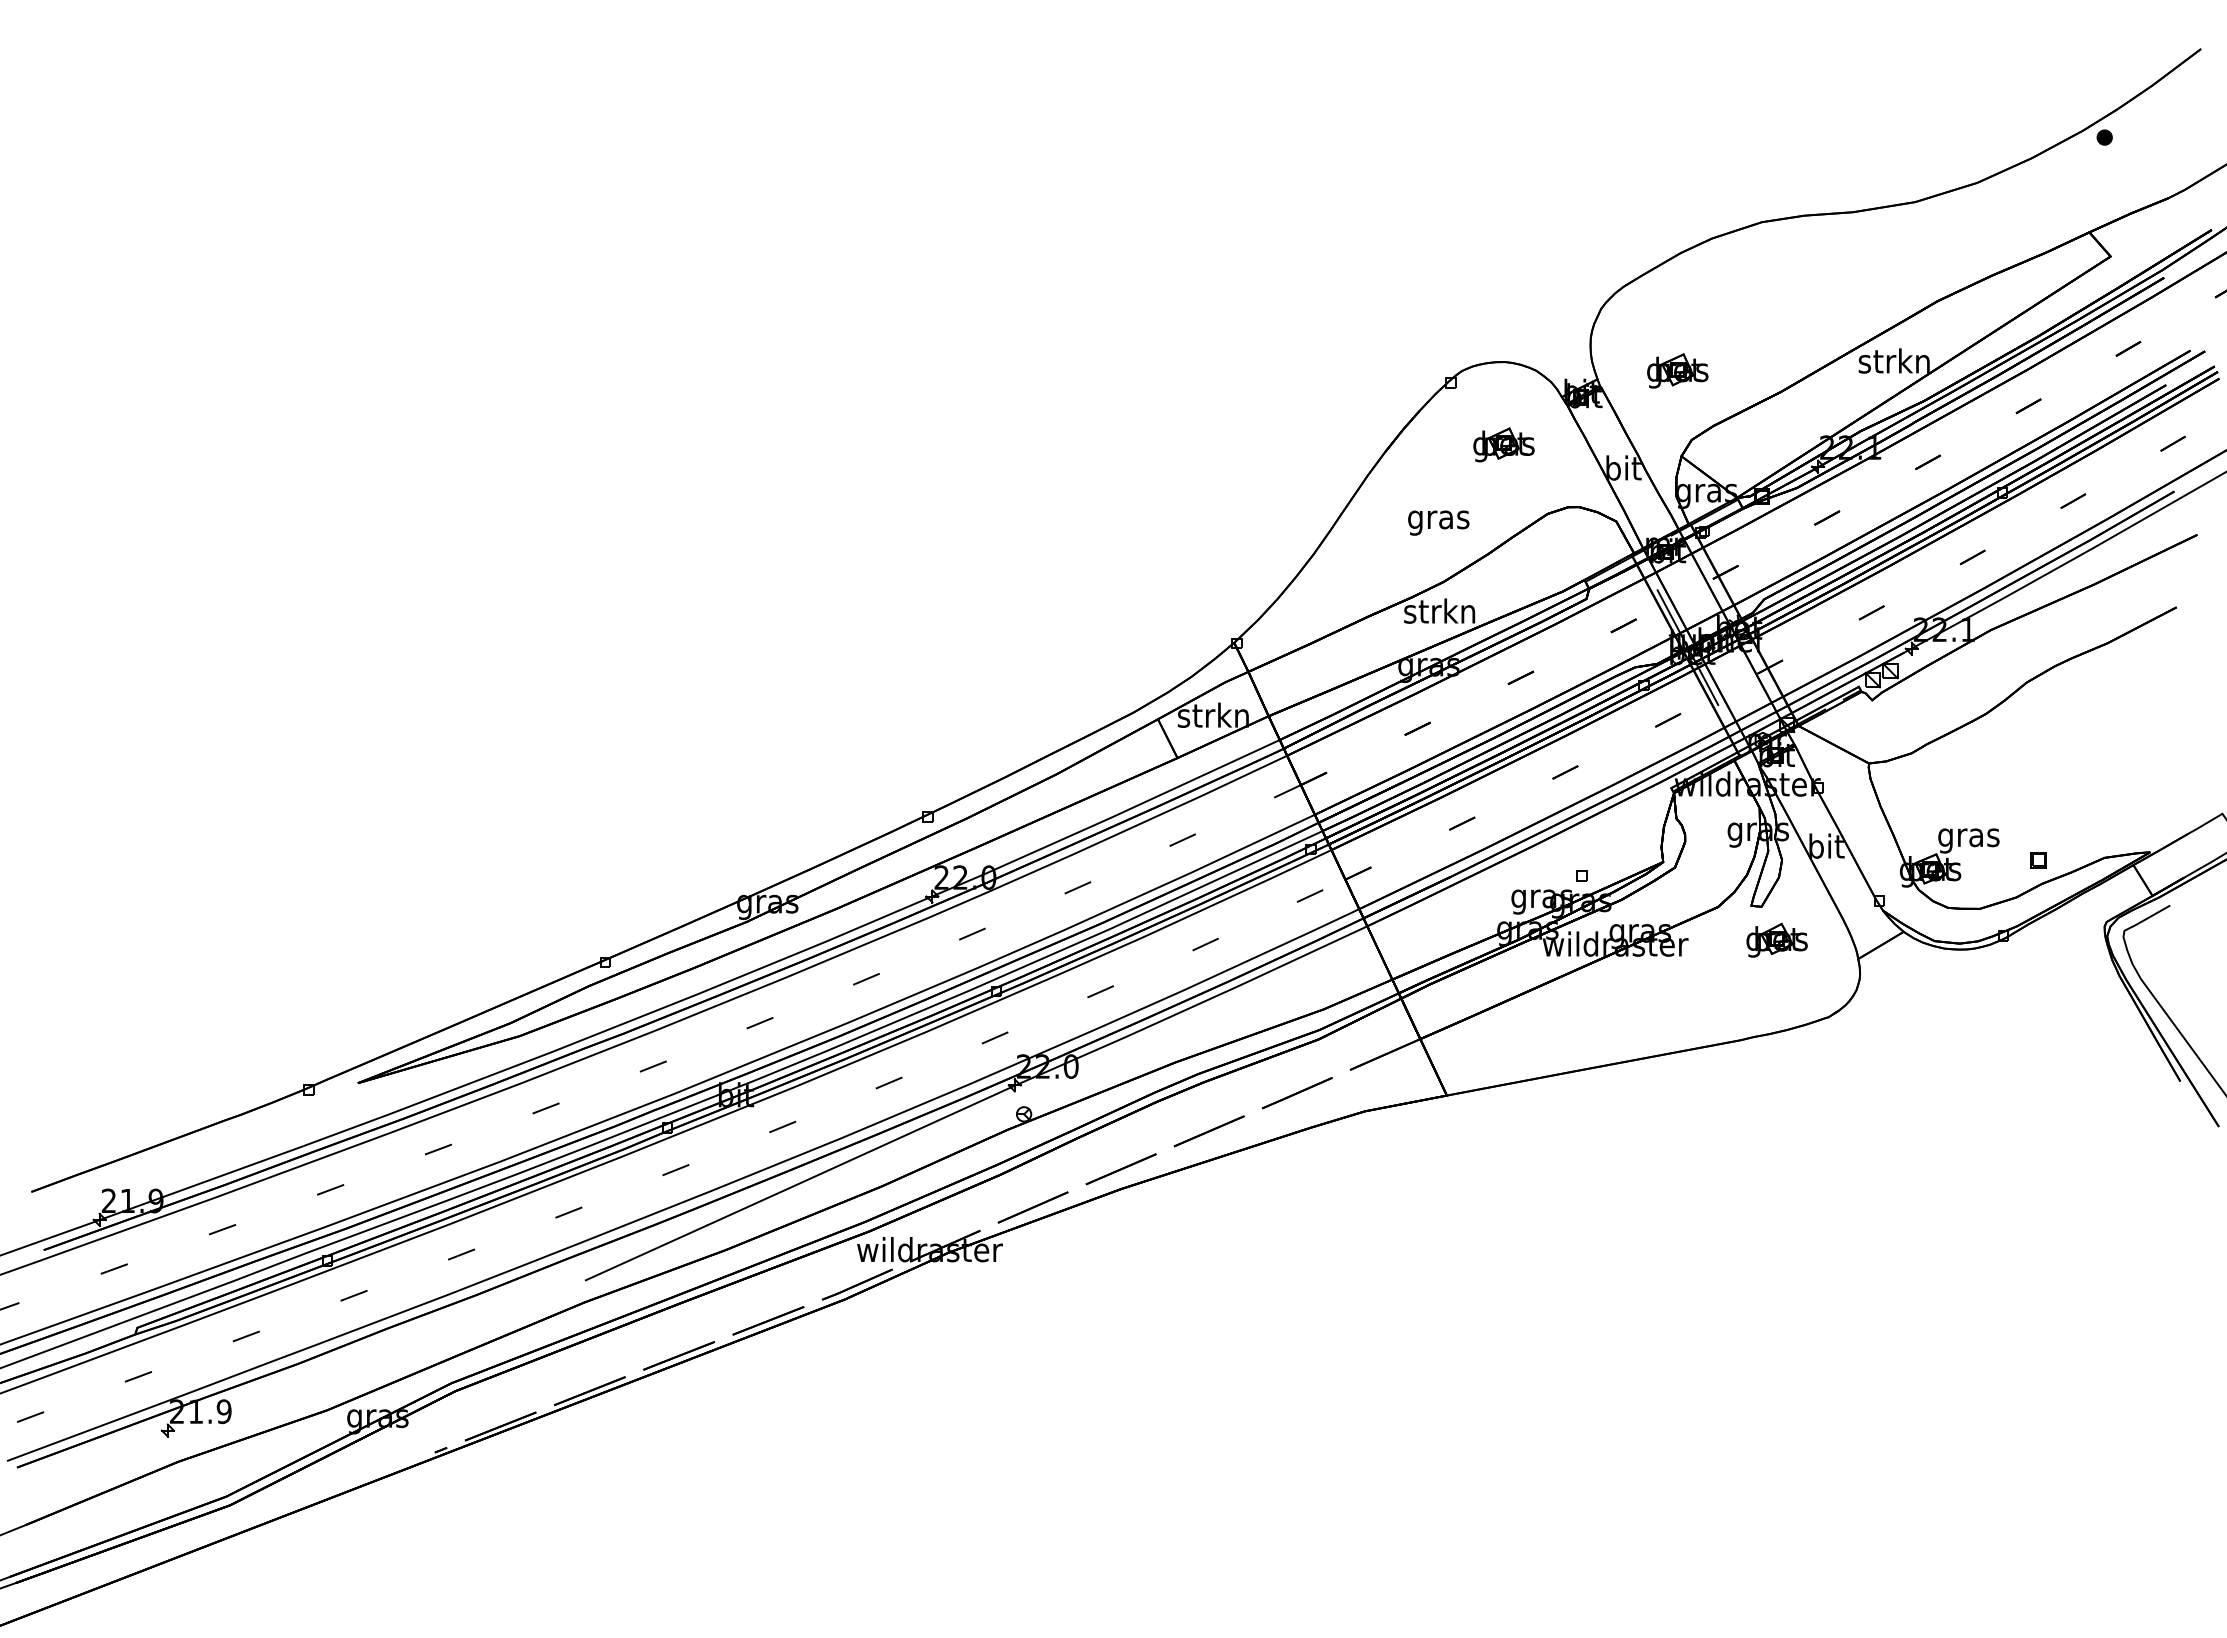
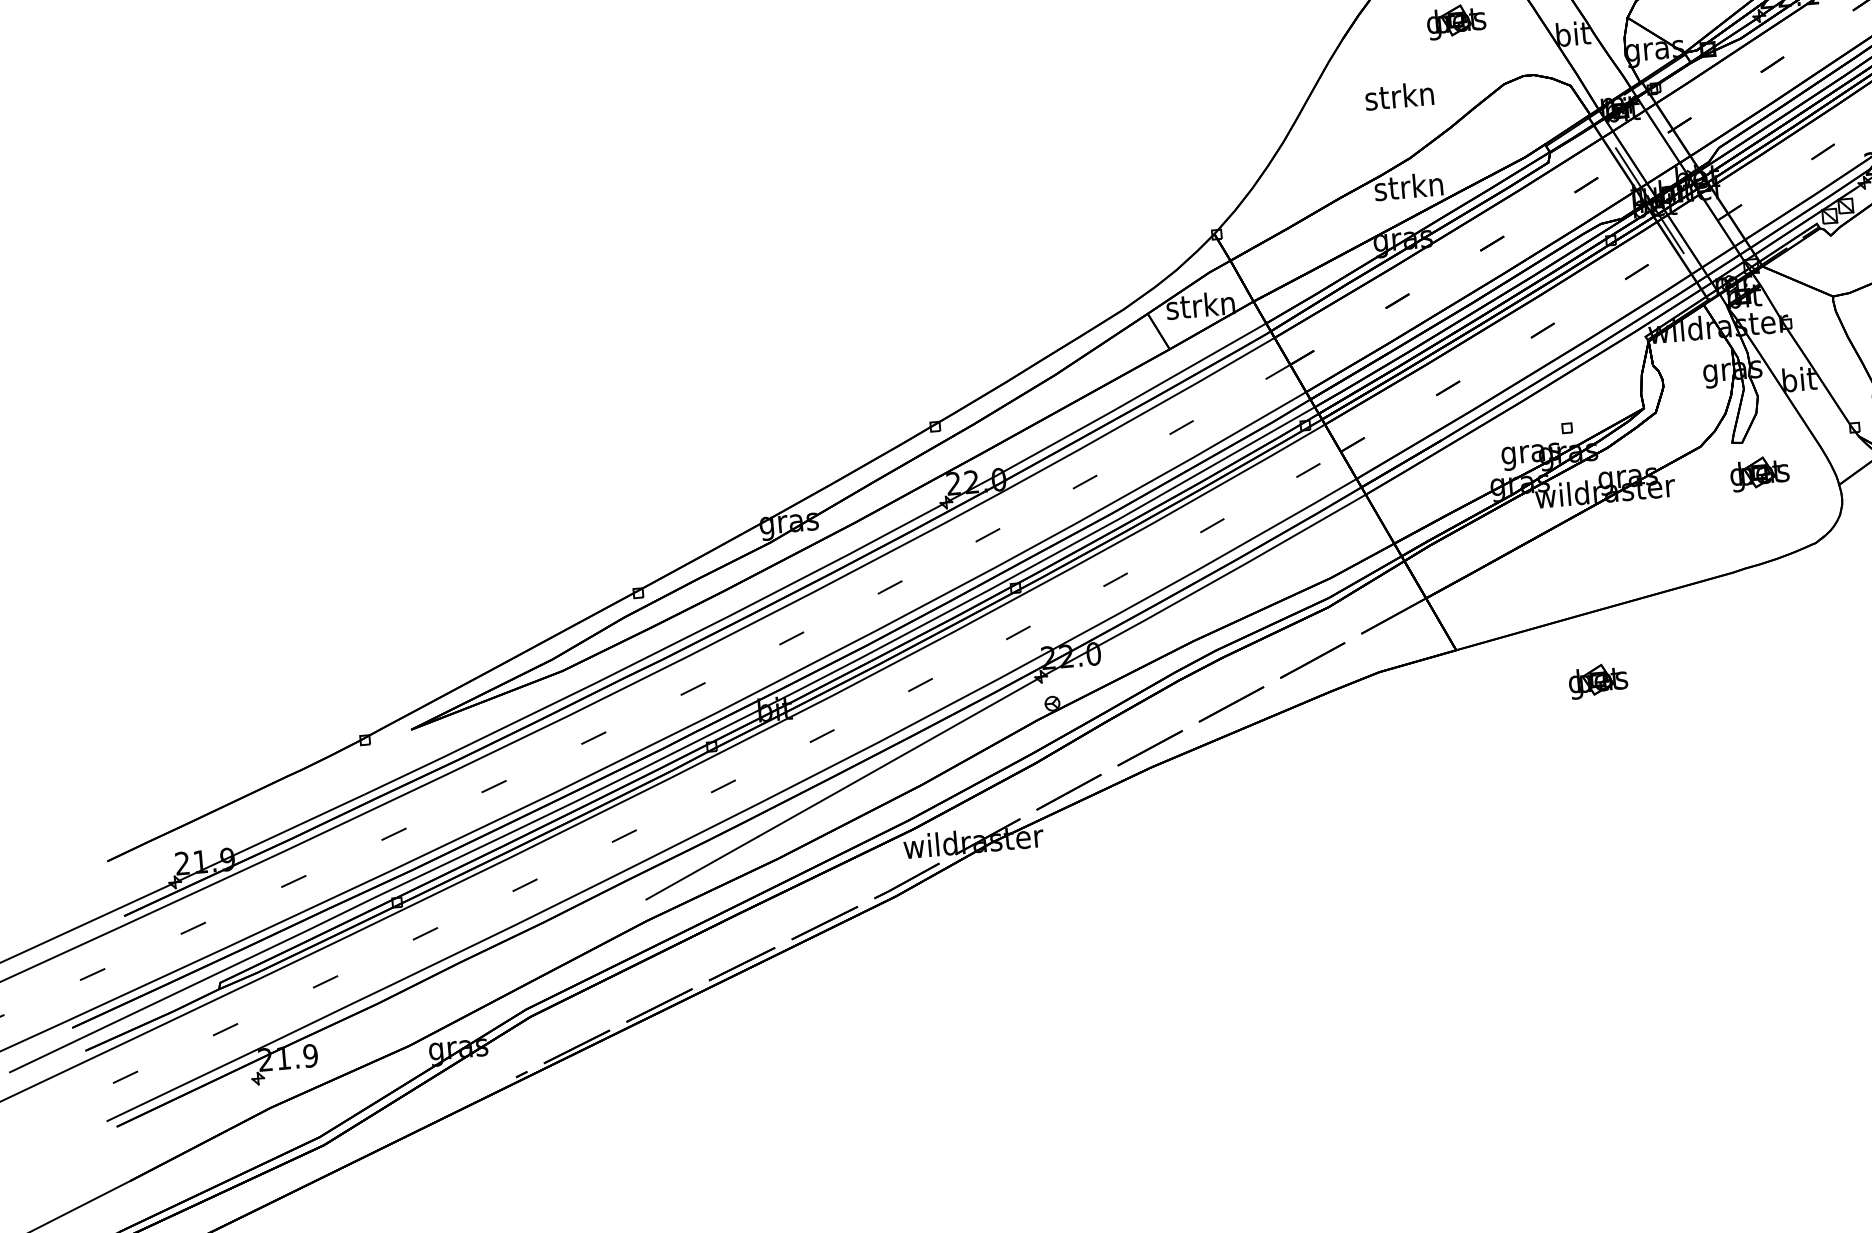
text: (1437, 519) -> (1398, 98), gras -> strkn
part: (1590, 1139) -> (1597, 680), added

